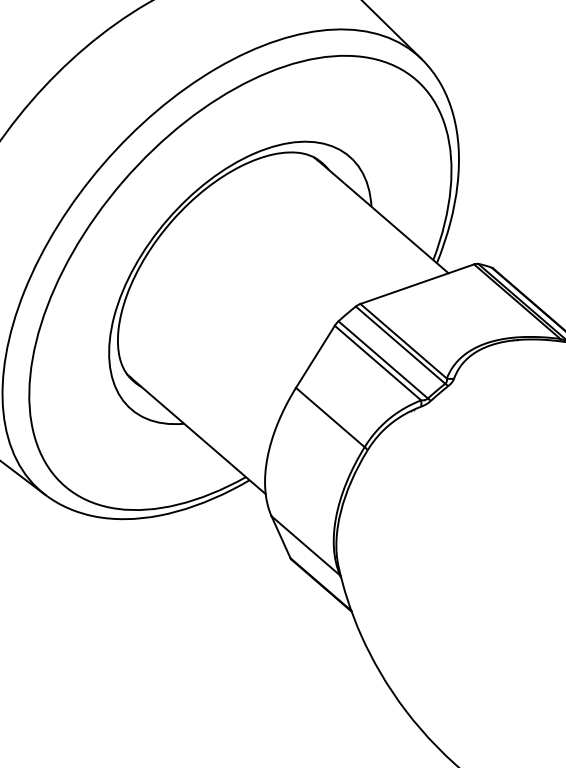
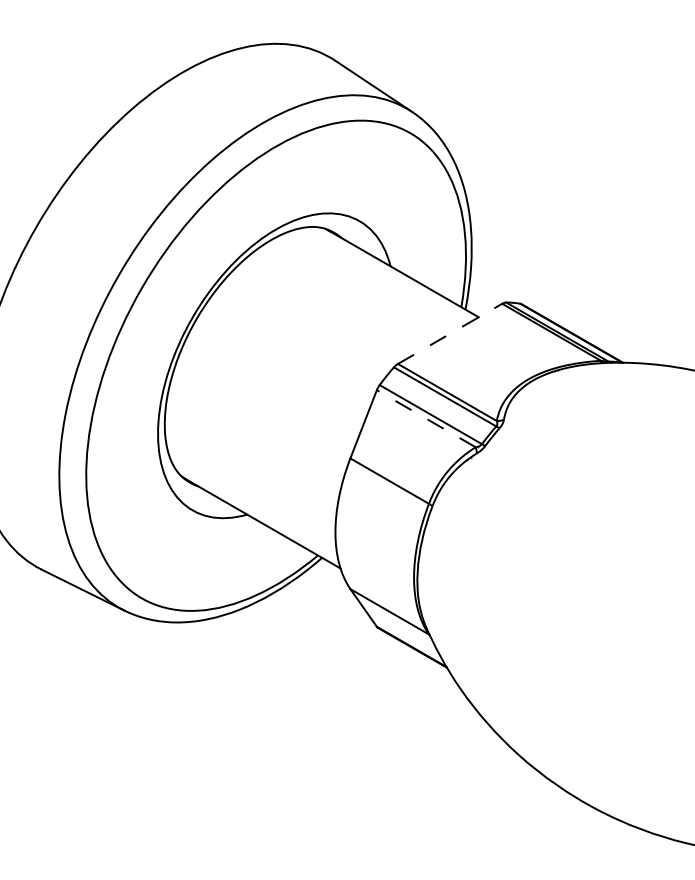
line: (417, 283) -> (450, 333), solid -> dashed
line: (377, 362) -> (425, 418), solid -> dashed

